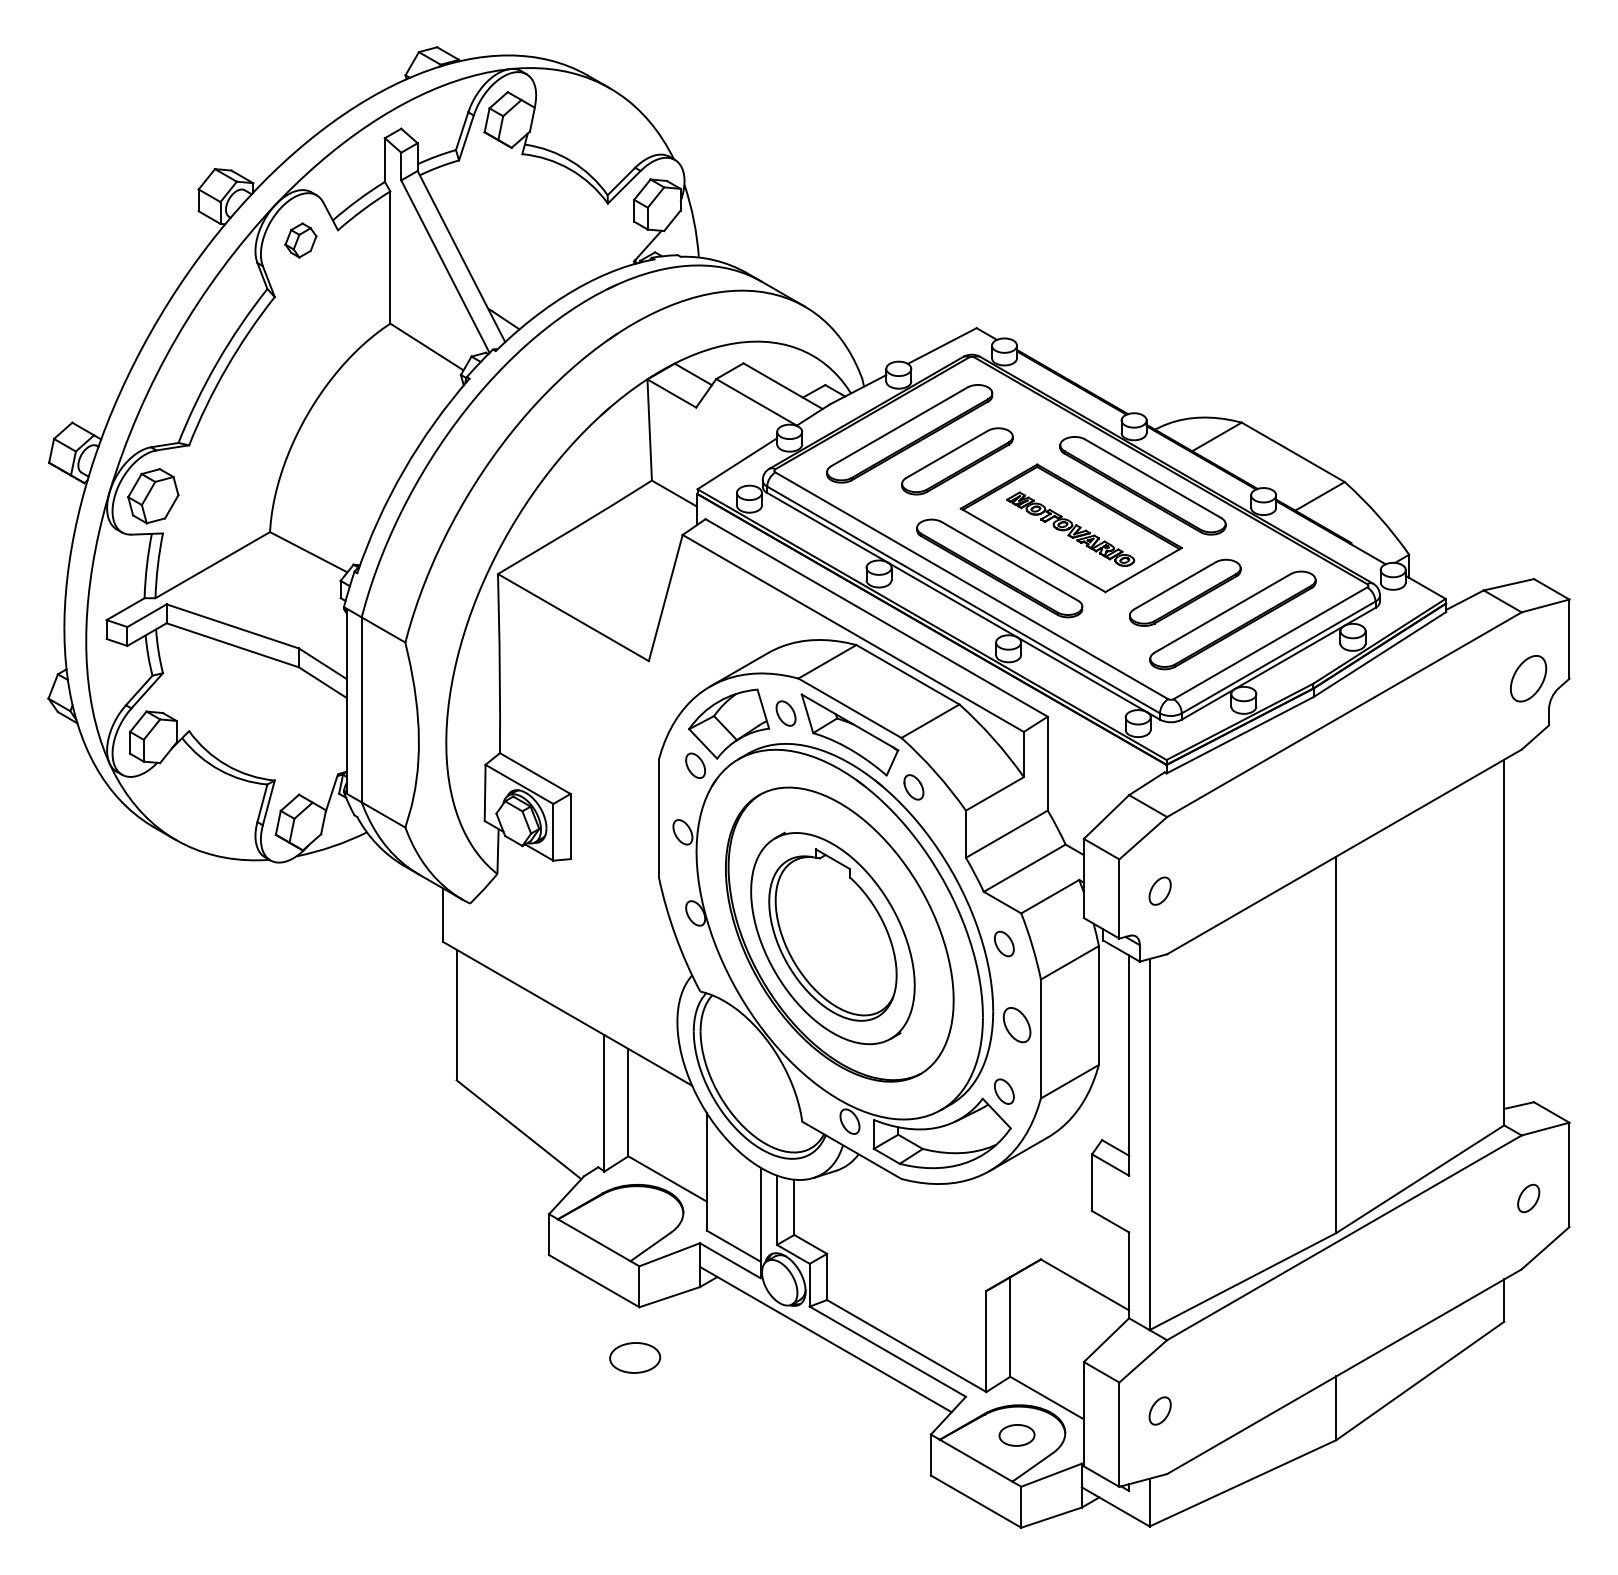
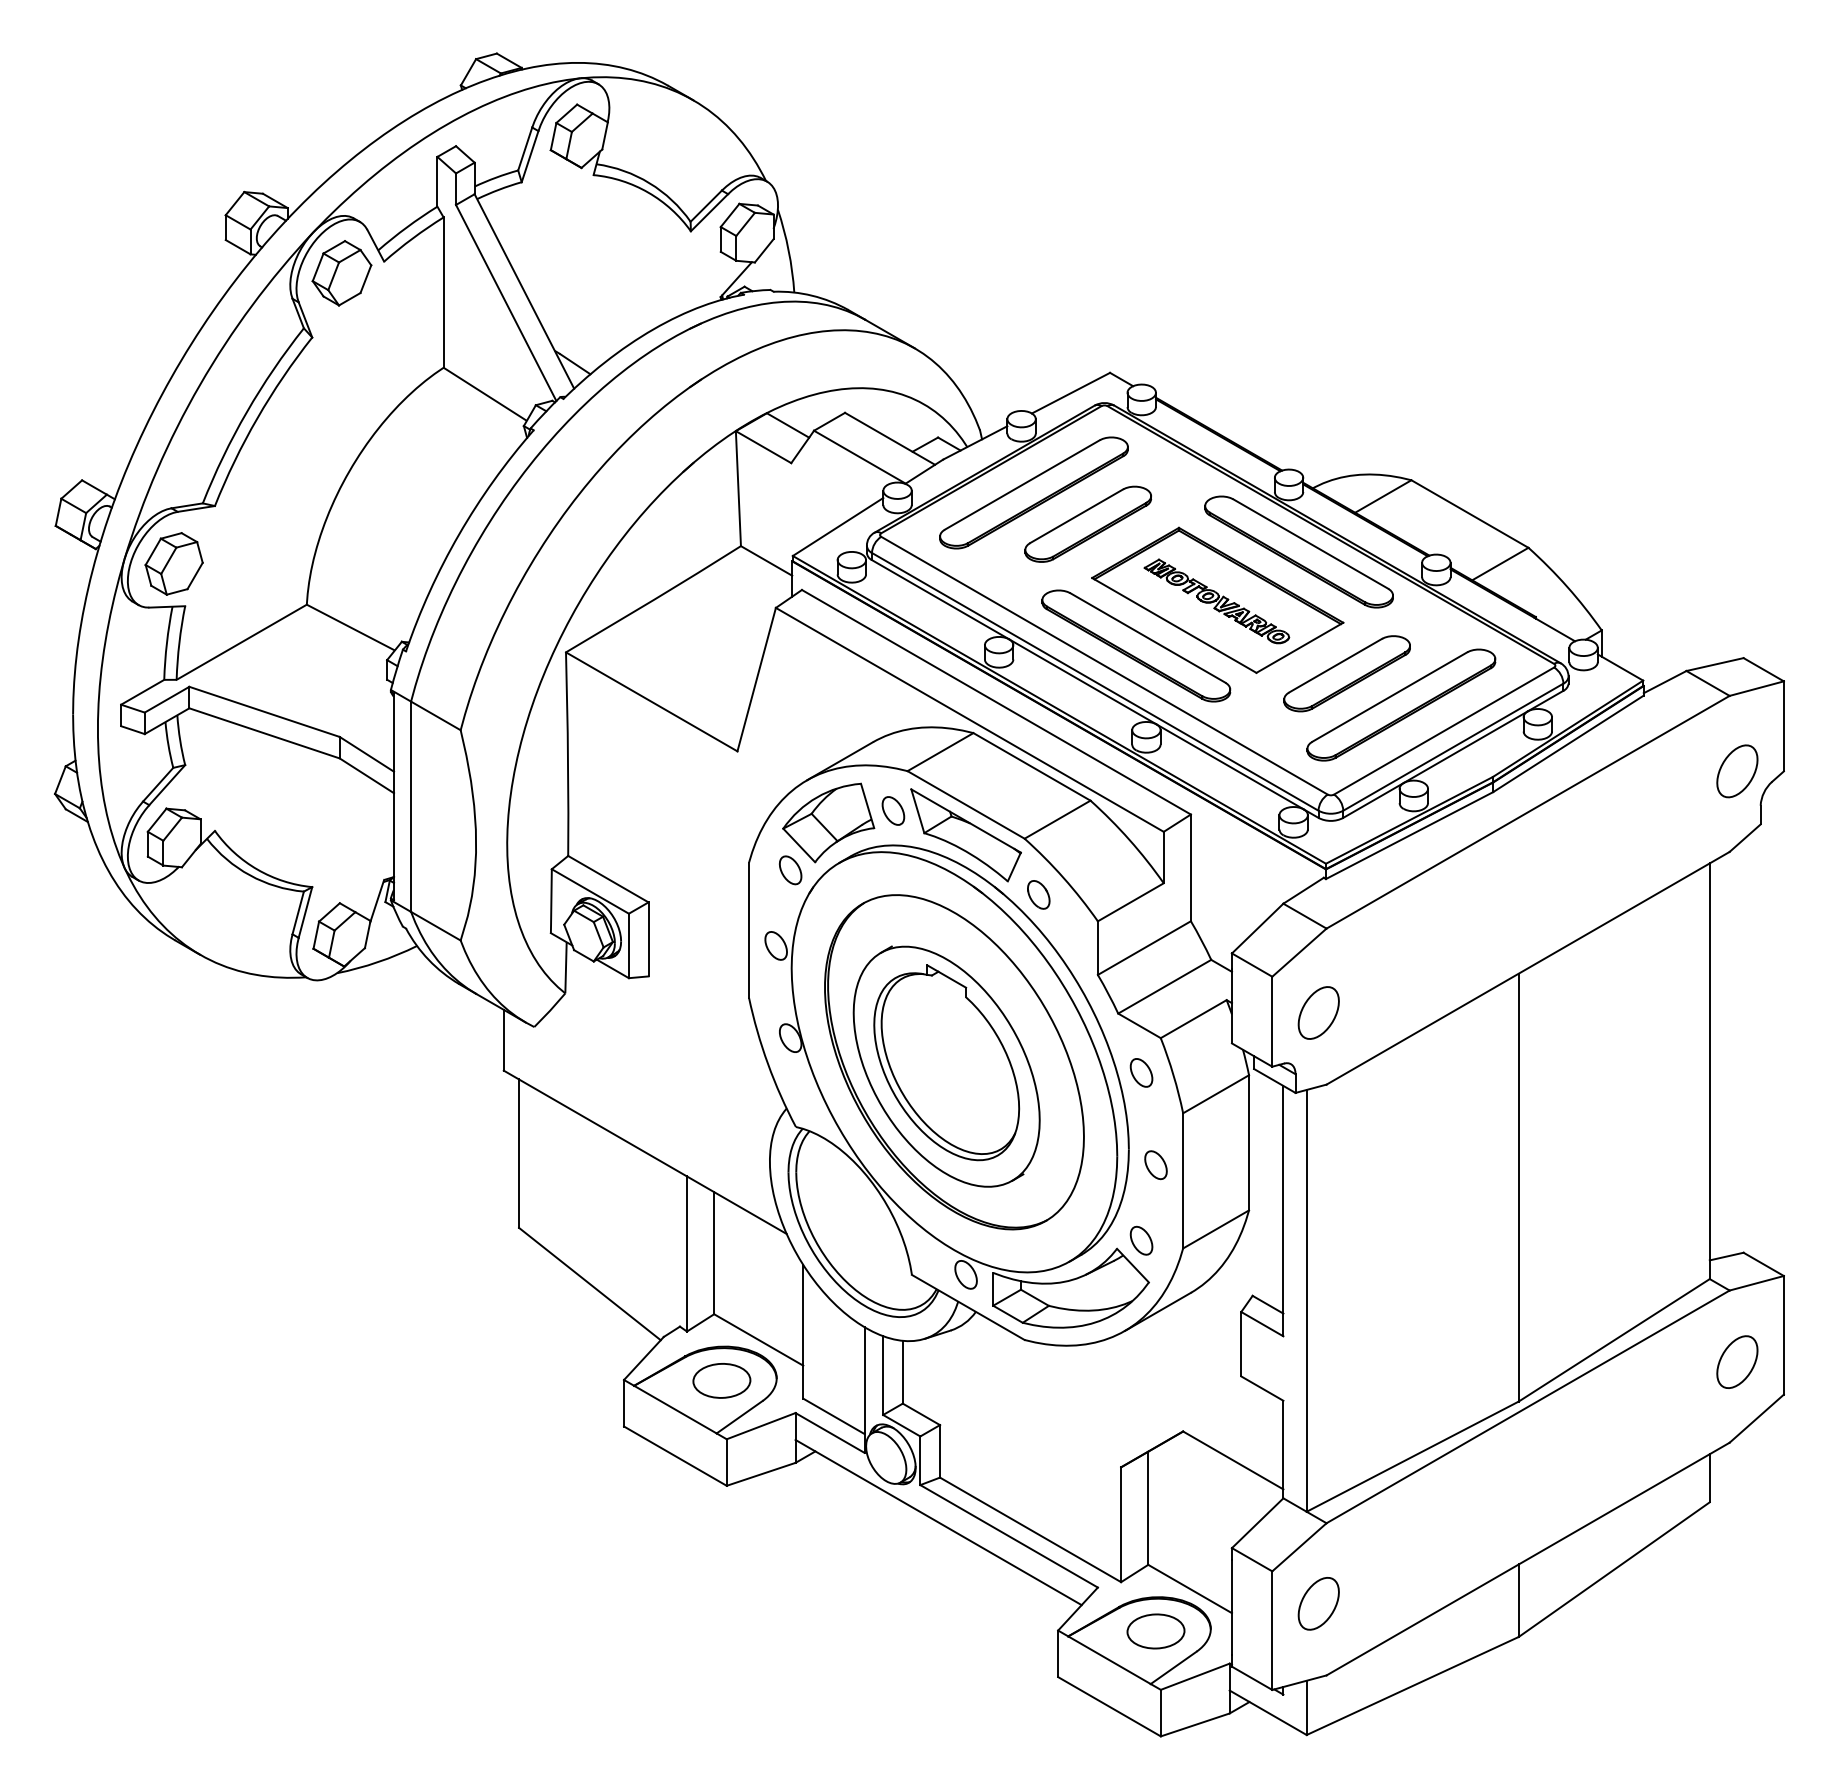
part: (300, 240) -> (341, 273), size x1.67
part: (1159, 890) -> (1317, 1012), size x1.67
part: (1016, 1025) -> (1155, 1165), size x0.71
part: (1528, 1198) -> (1737, 1362), size x1.67
part: (635, 1357) -> (722, 1380), moved
part: (1159, 1410) -> (1317, 1603), size x1.67
part: (1016, 1435) -> (1155, 1631), size x1.43

